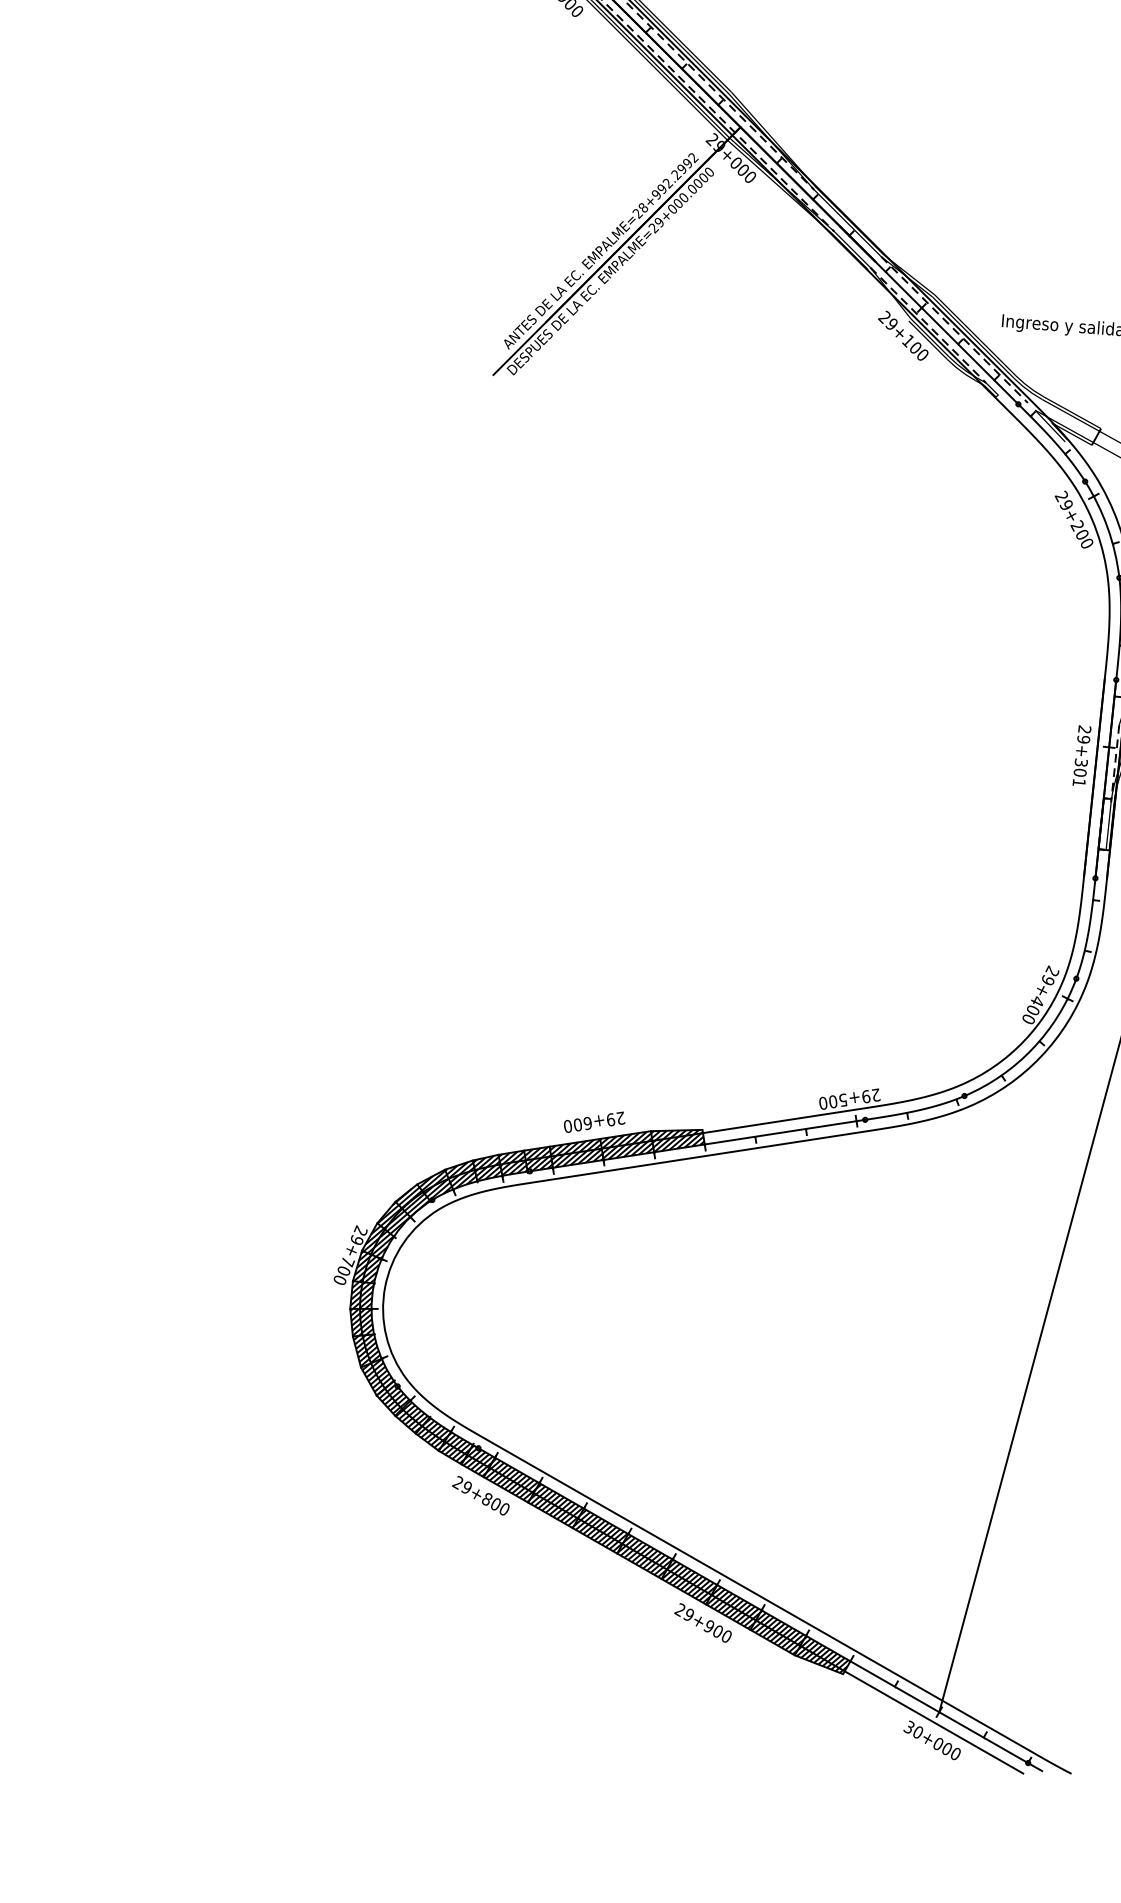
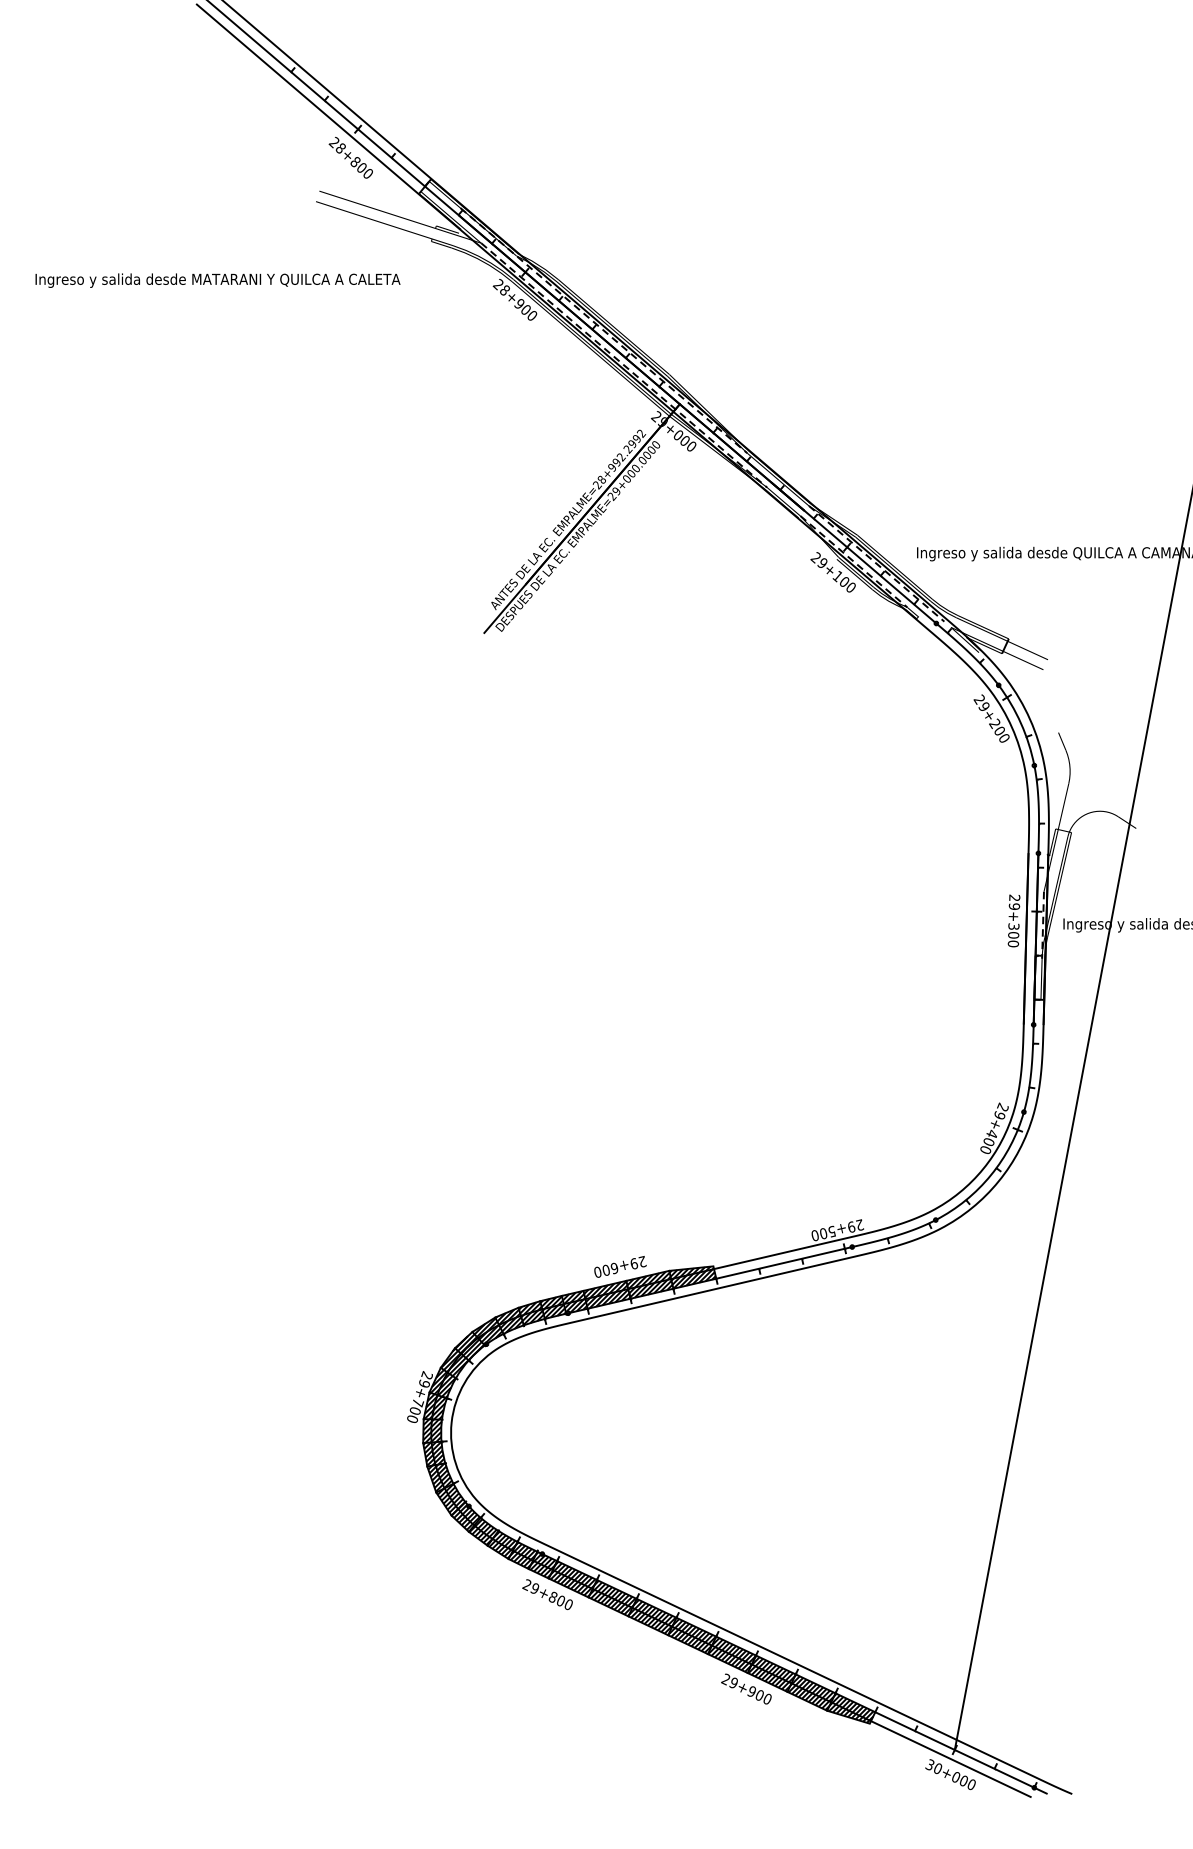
text: (1079, 782) -> (1013, 943), 29+301 -> 29+300

